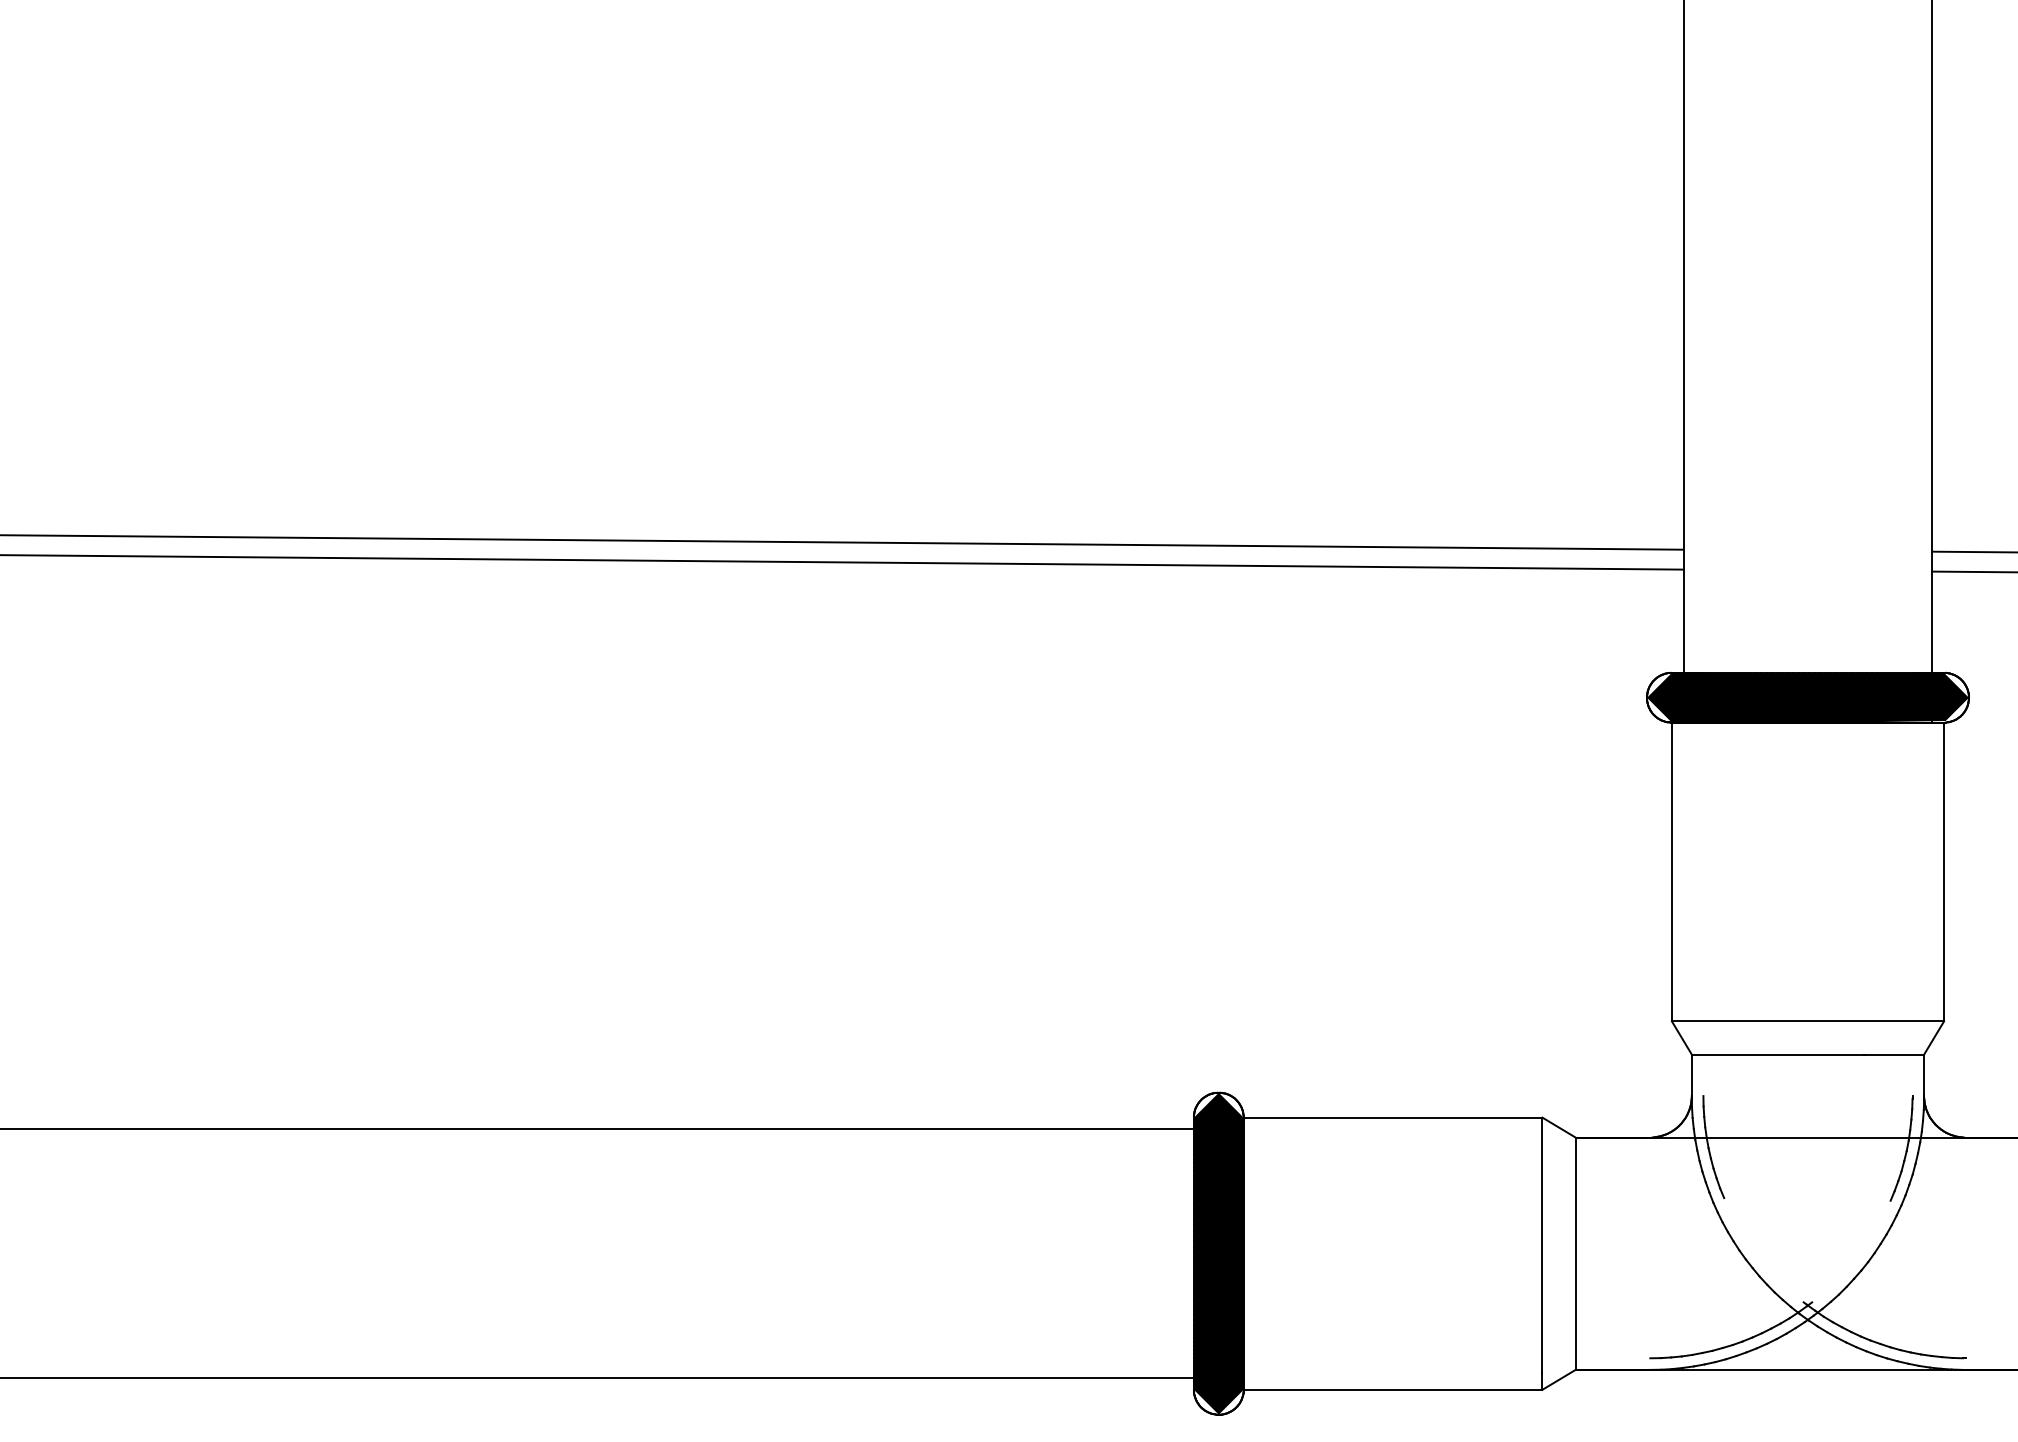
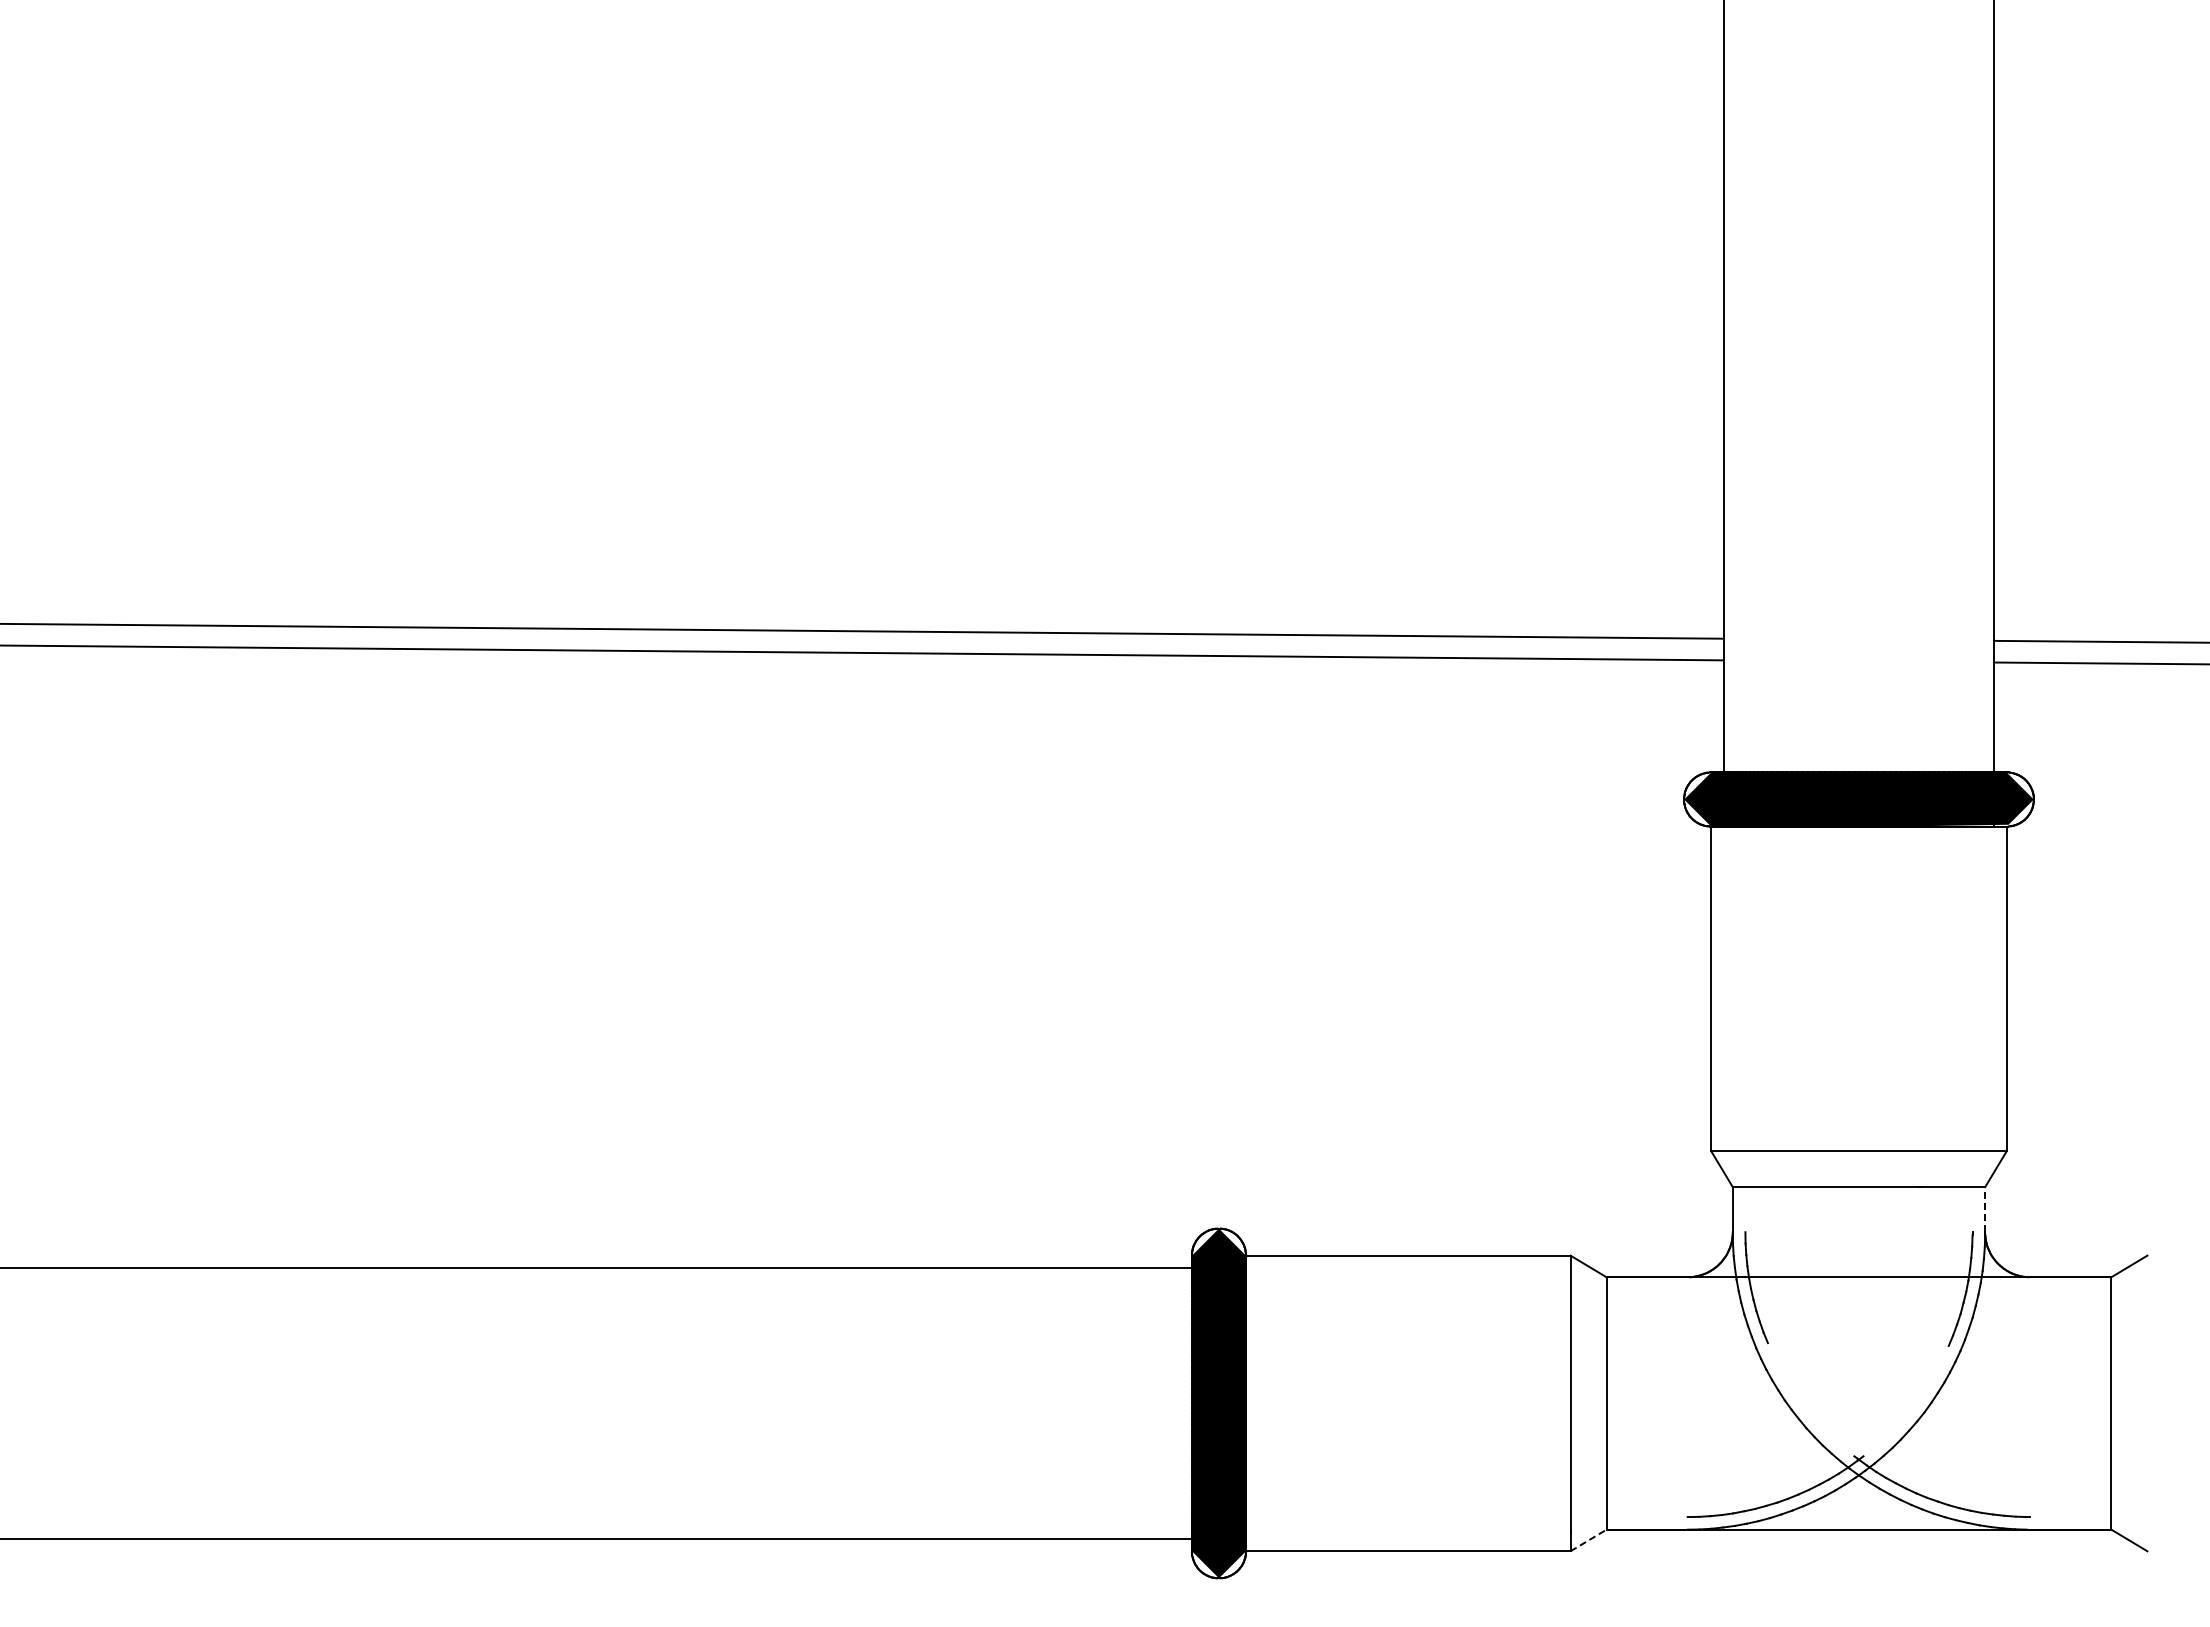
line: (1924, 1075) -> (1985, 1209), solid -> dashed
line: (1558, 1379) -> (1588, 1540), solid -> dashed

